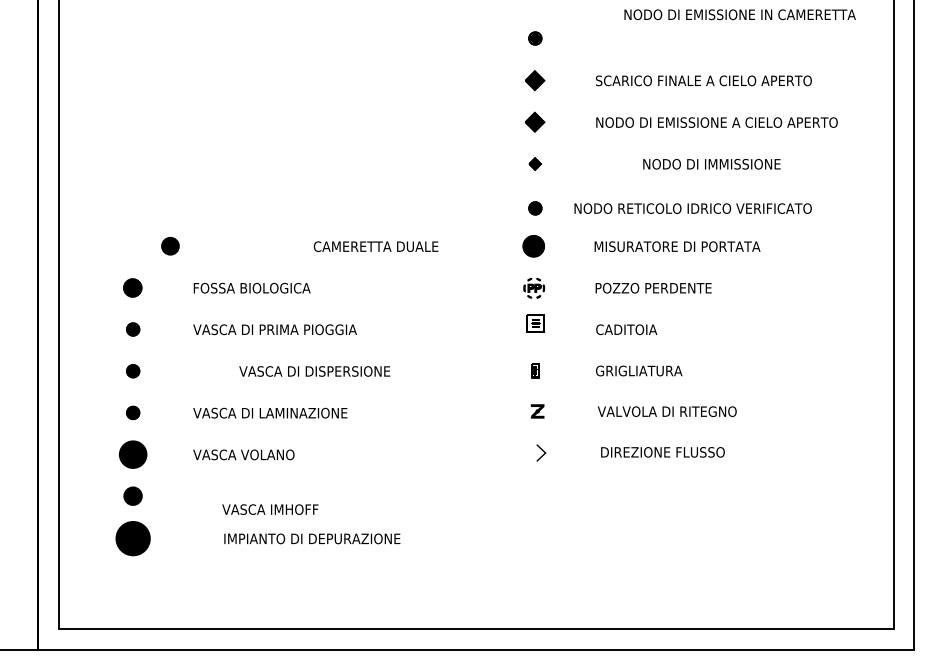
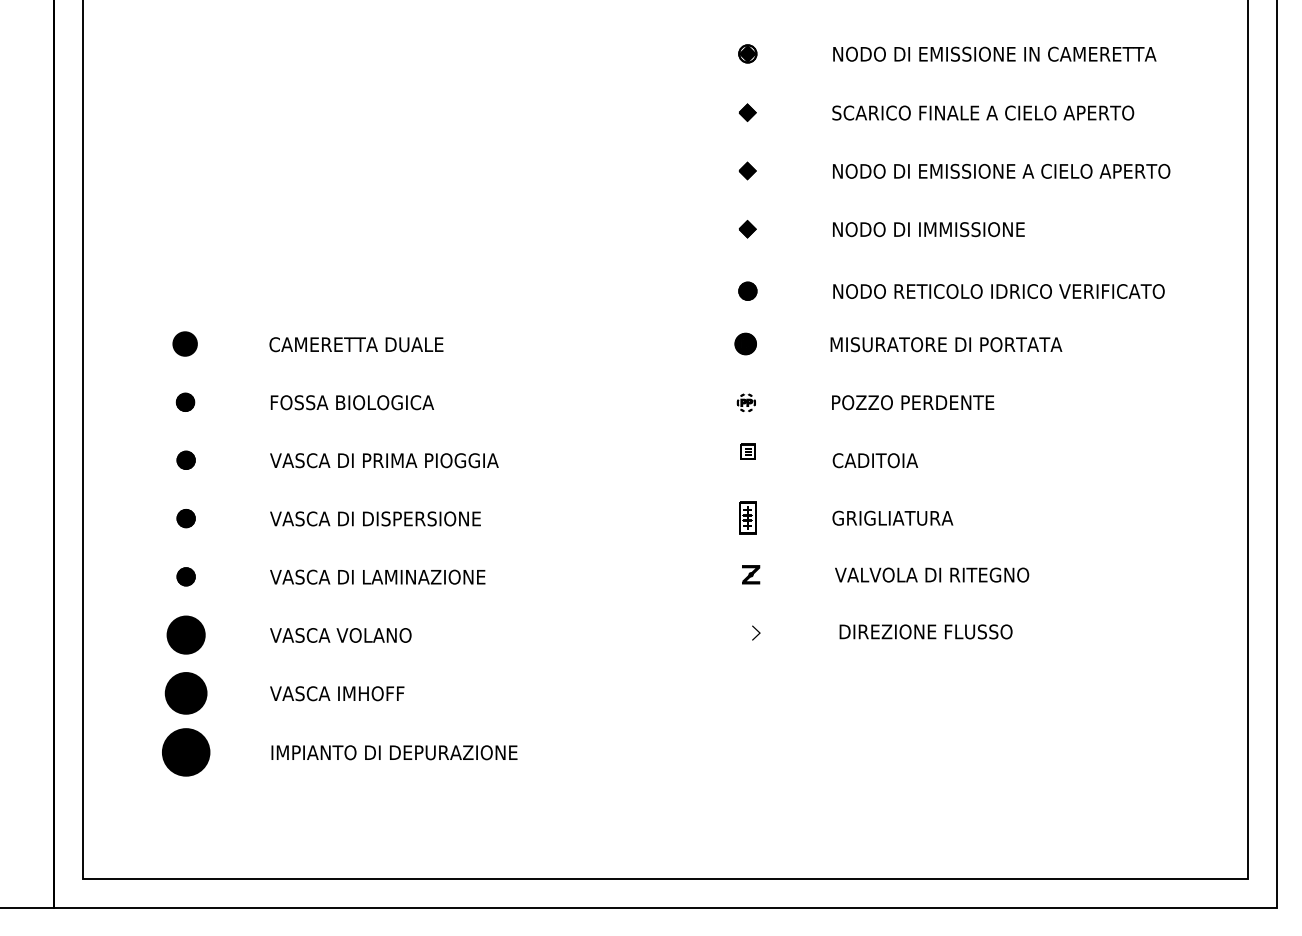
text: (739, 14) -> (993, 53), moved
part: (535, 80) -> (748, 112), size x0.62
part: (535, 122) -> (748, 171), size x0.62
text: (711, 164) -> (928, 229), moved
text: (692, 208) -> (998, 291), moved
part: (170, 245) -> (185, 343), moved
part: (533, 245) -> (745, 343), size x0.71
text: (375, 246) -> (355, 344), moved
part: (132, 287) -> (185, 401), size x0.71
part: (534, 288) -> (746, 403), size x0.62
part: (535, 323) -> (748, 451), size x0.62
part: (534, 370) -> (746, 517), size x1.67
text: (314, 371) -> (375, 518), moved
part: (541, 453) -> (756, 633), size x0.62
part: (132, 495) -> (185, 692), size x1.67
text: (270, 509) -> (337, 693), moved
text: (312, 538) -> (394, 752), moved

